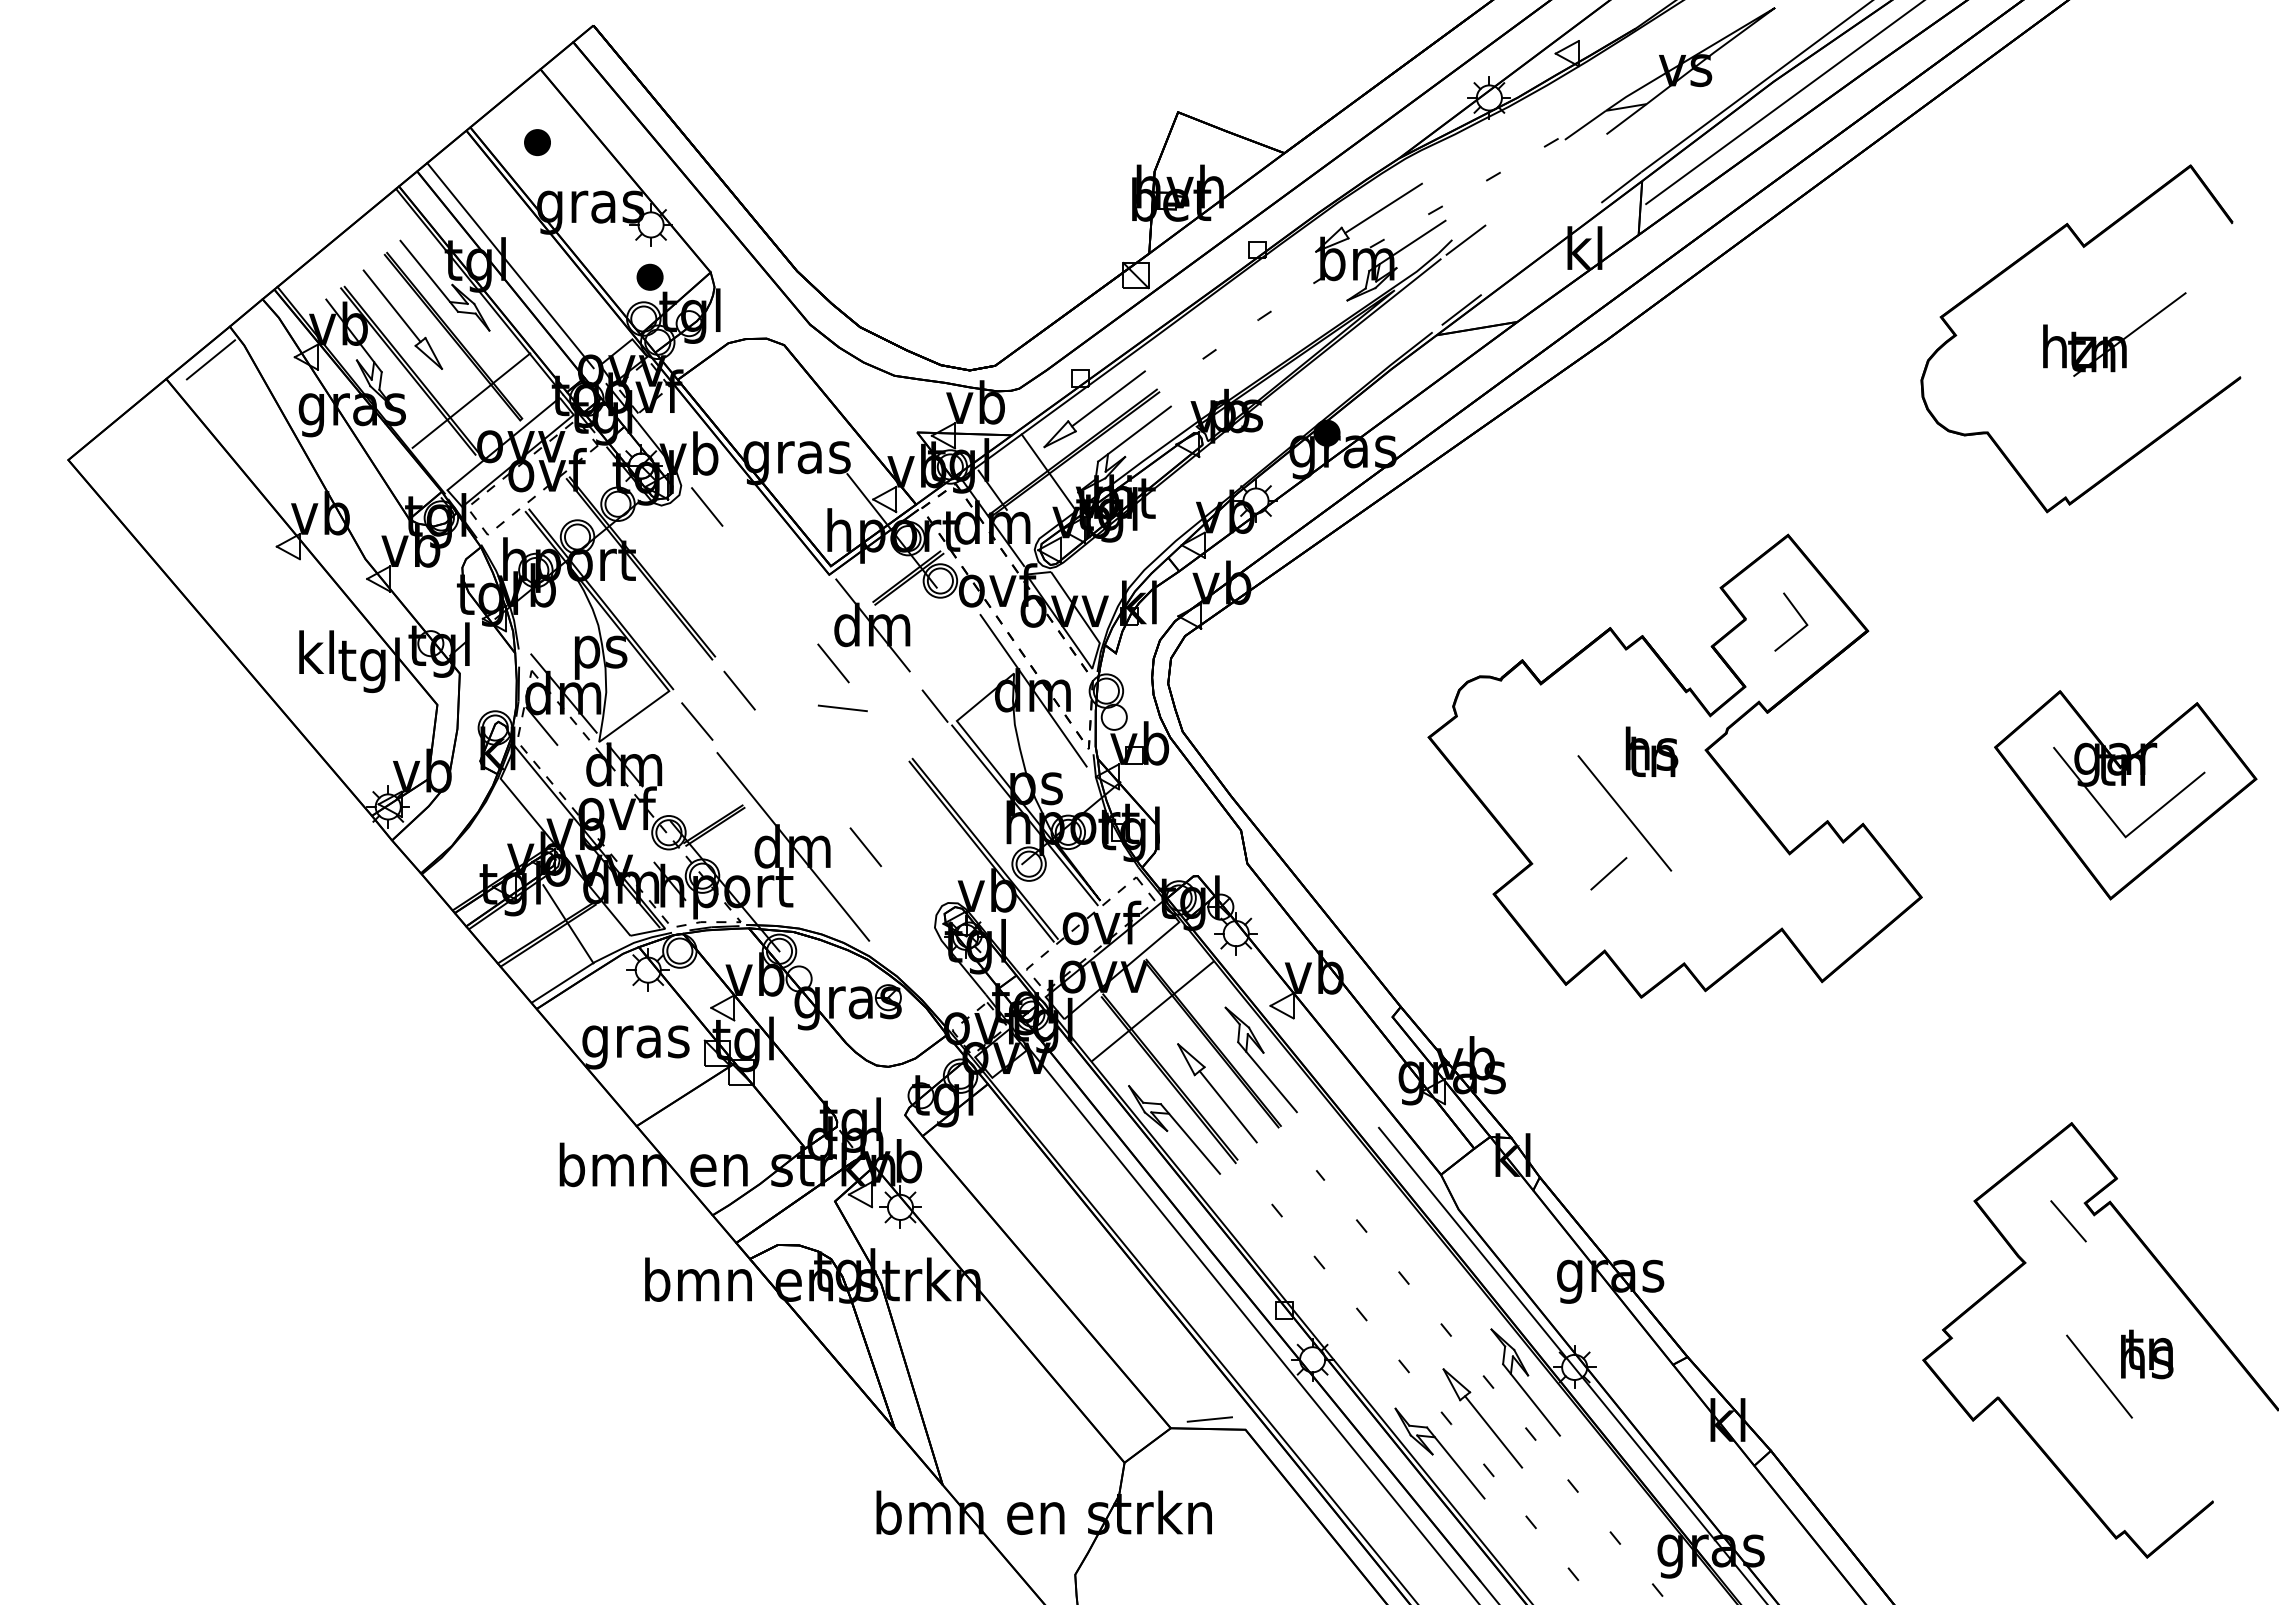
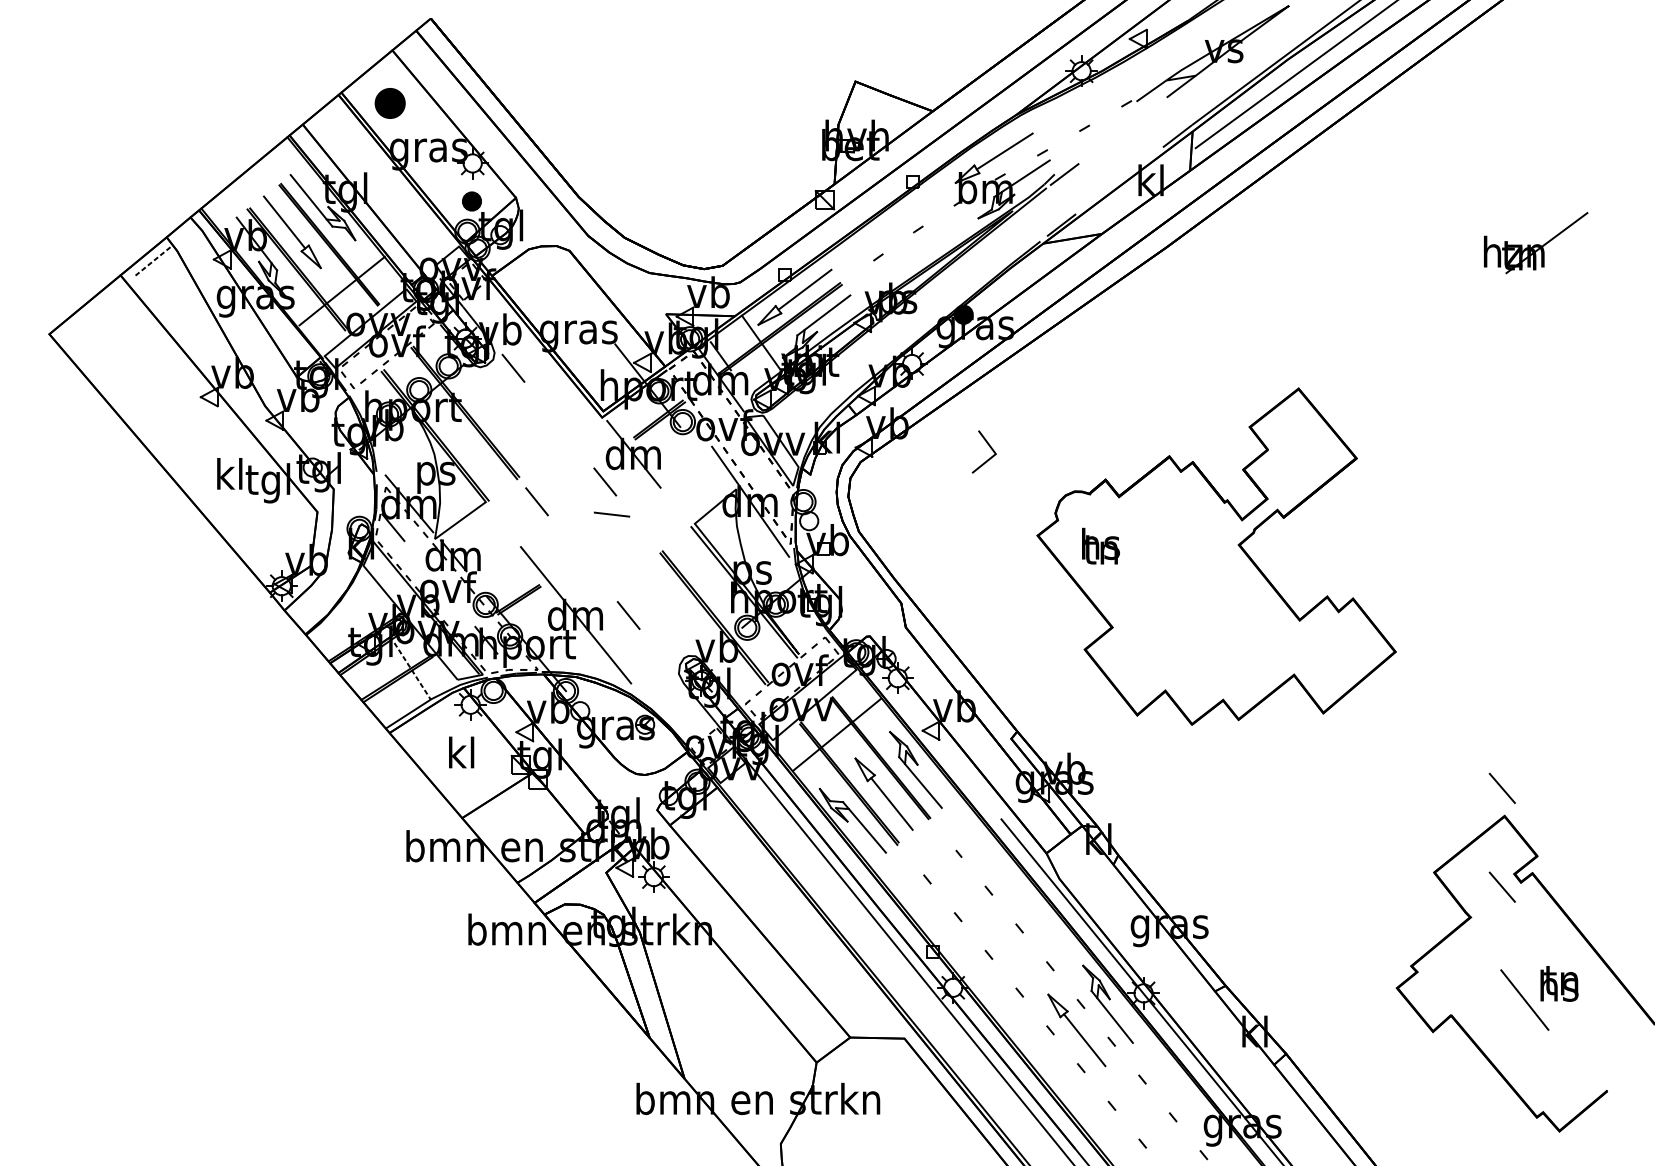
part: (537, 142) -> (390, 103), size x1.6
part: (2083, 247) -> (1513, 179), removed
line: (510, 265) -> (370, 192), removed
line: (210, 359) -> (152, 261), solid -> dashed
line: (1799, 616) -> (990, 447), moved
line: (935, 705) -> (679, 512), removed
line: (697, 721) -> (506, 524), removed
text: (1651, 751) -> (1100, 545), moved
part: (2125, 795) -> (1543, 577), removed
line: (1624, 813) -> (1179, 590), removed
line: (1608, 873) -> (1168, 634), removed
line: (568, 924) -> (412, 671), solid -> dashed
text: (635, 1041) -> (461, 756), gras -> kl
line: (2068, 1085) -> (1502, 788), added
line: (1209, 1419) -> (878, 1031), removed
part: (1439, 1453) -> (1045, 1055), removed

